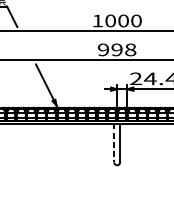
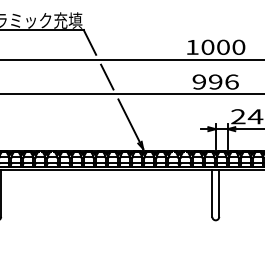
line: (26, 45) -> (107, 76), added
text: (130, 49) -> (231, 81), 998 -> 996
line: (114, 143) -> (212, 194), dashed -> solid

